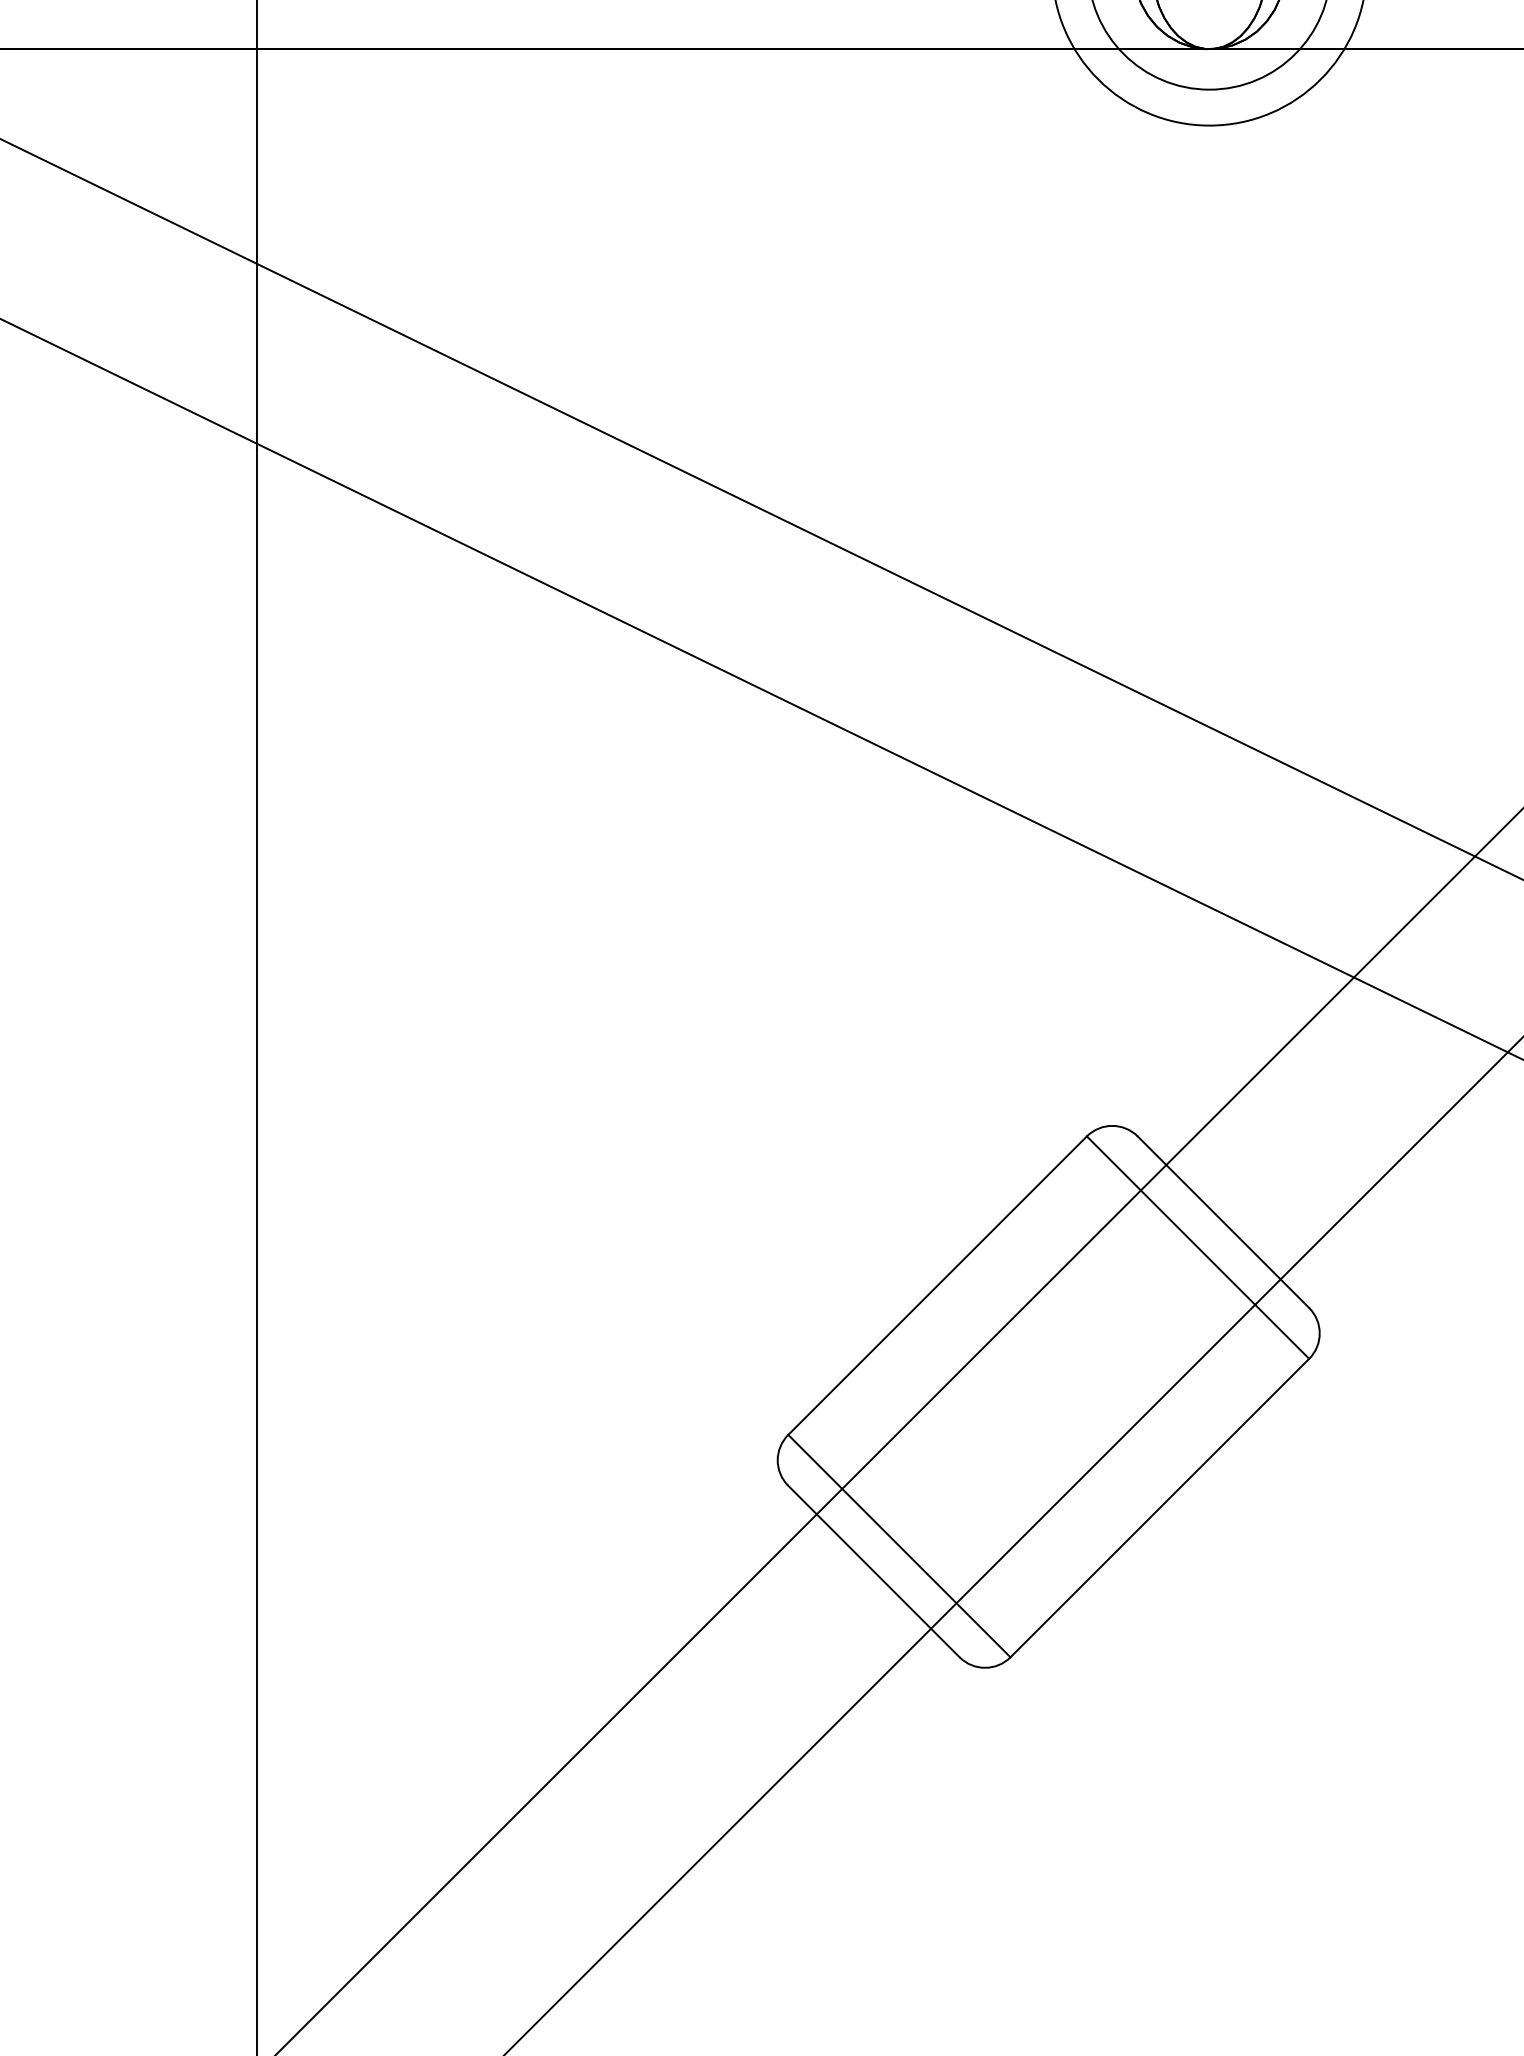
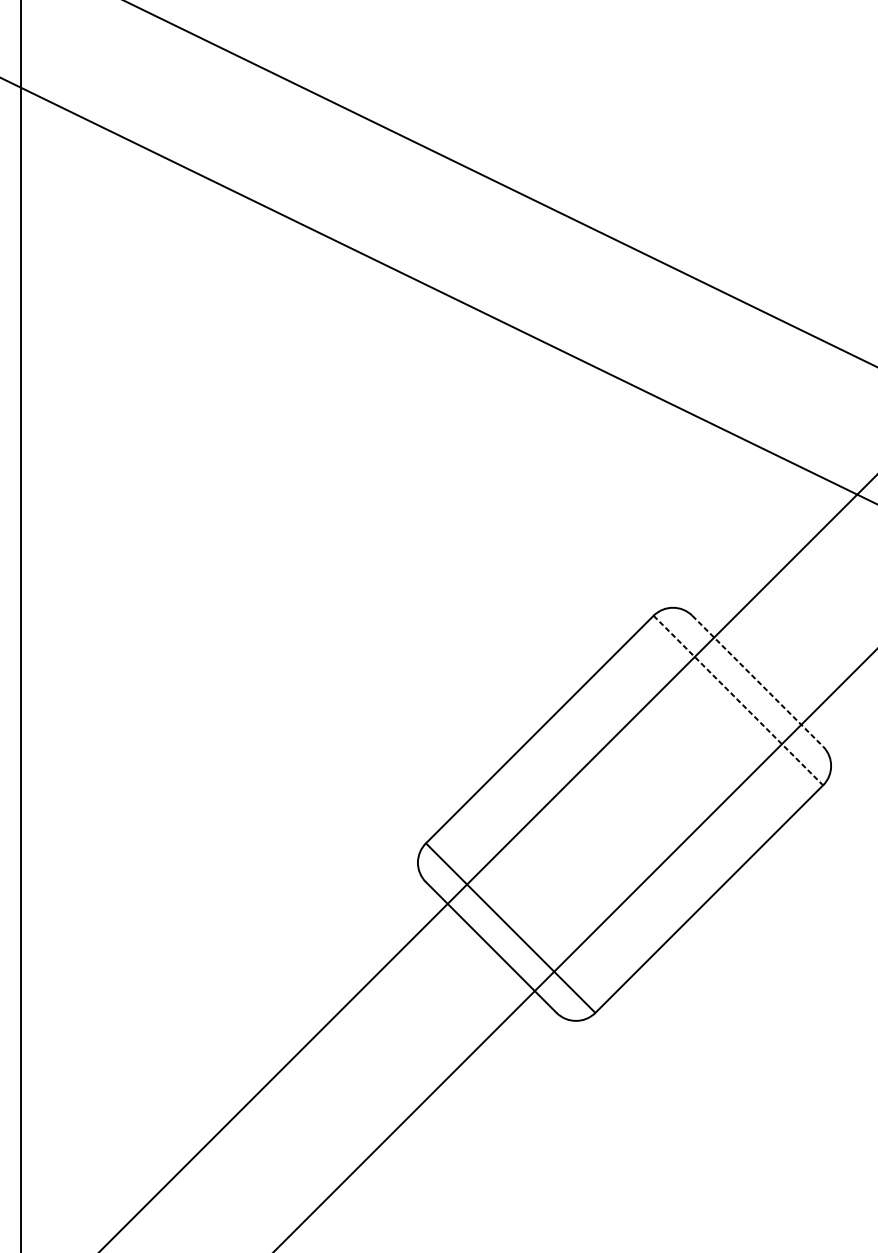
line: (1223, 1222) -> (757, 681), solid -> dashed
line: (1198, 1247) -> (738, 700), solid -> dashed

